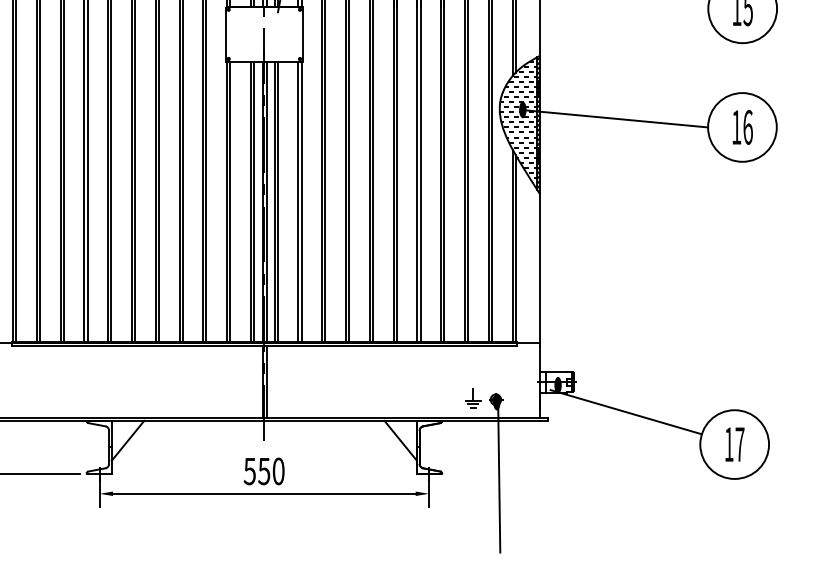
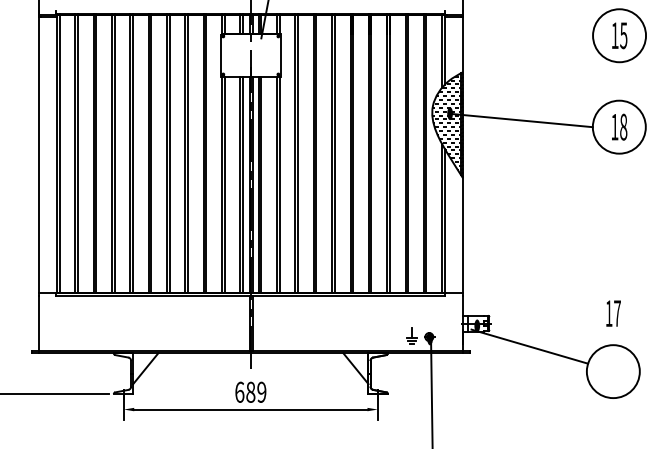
text: (747, 126) -> (623, 126), 16 -> 18
text: (734, 444) -> (613, 313), moved
text: (263, 470) -> (250, 391), 550 -> 689

